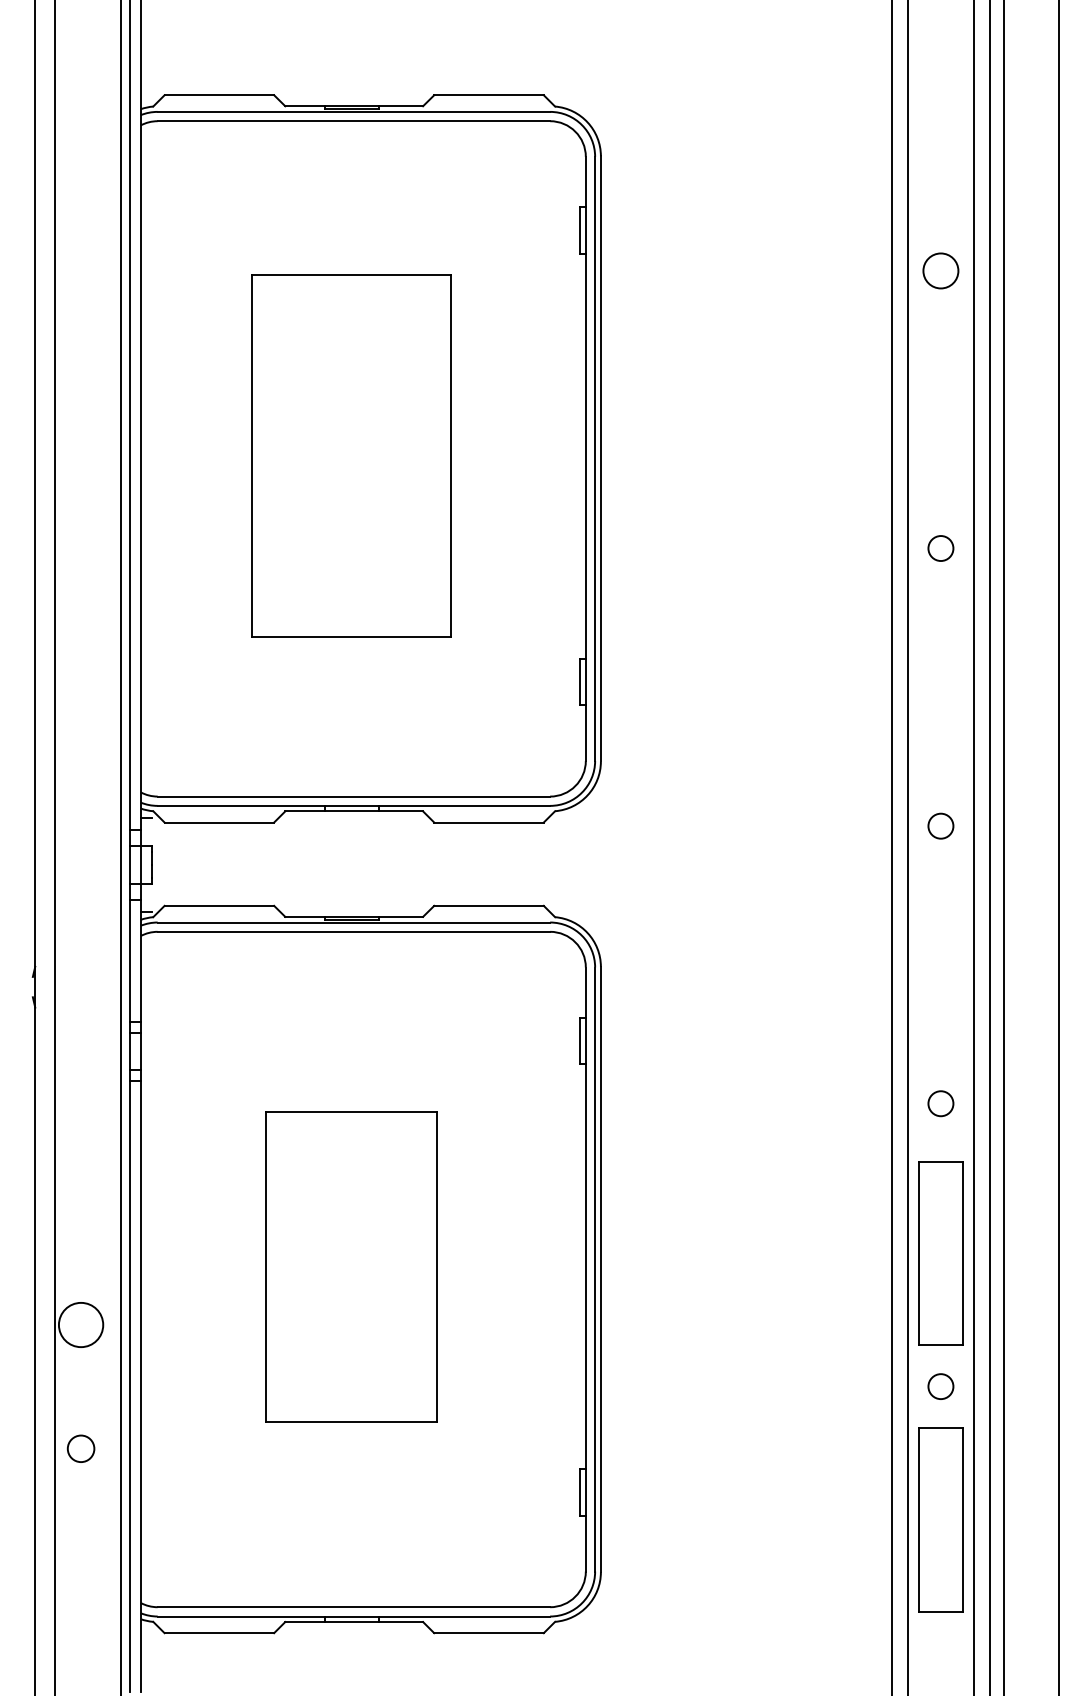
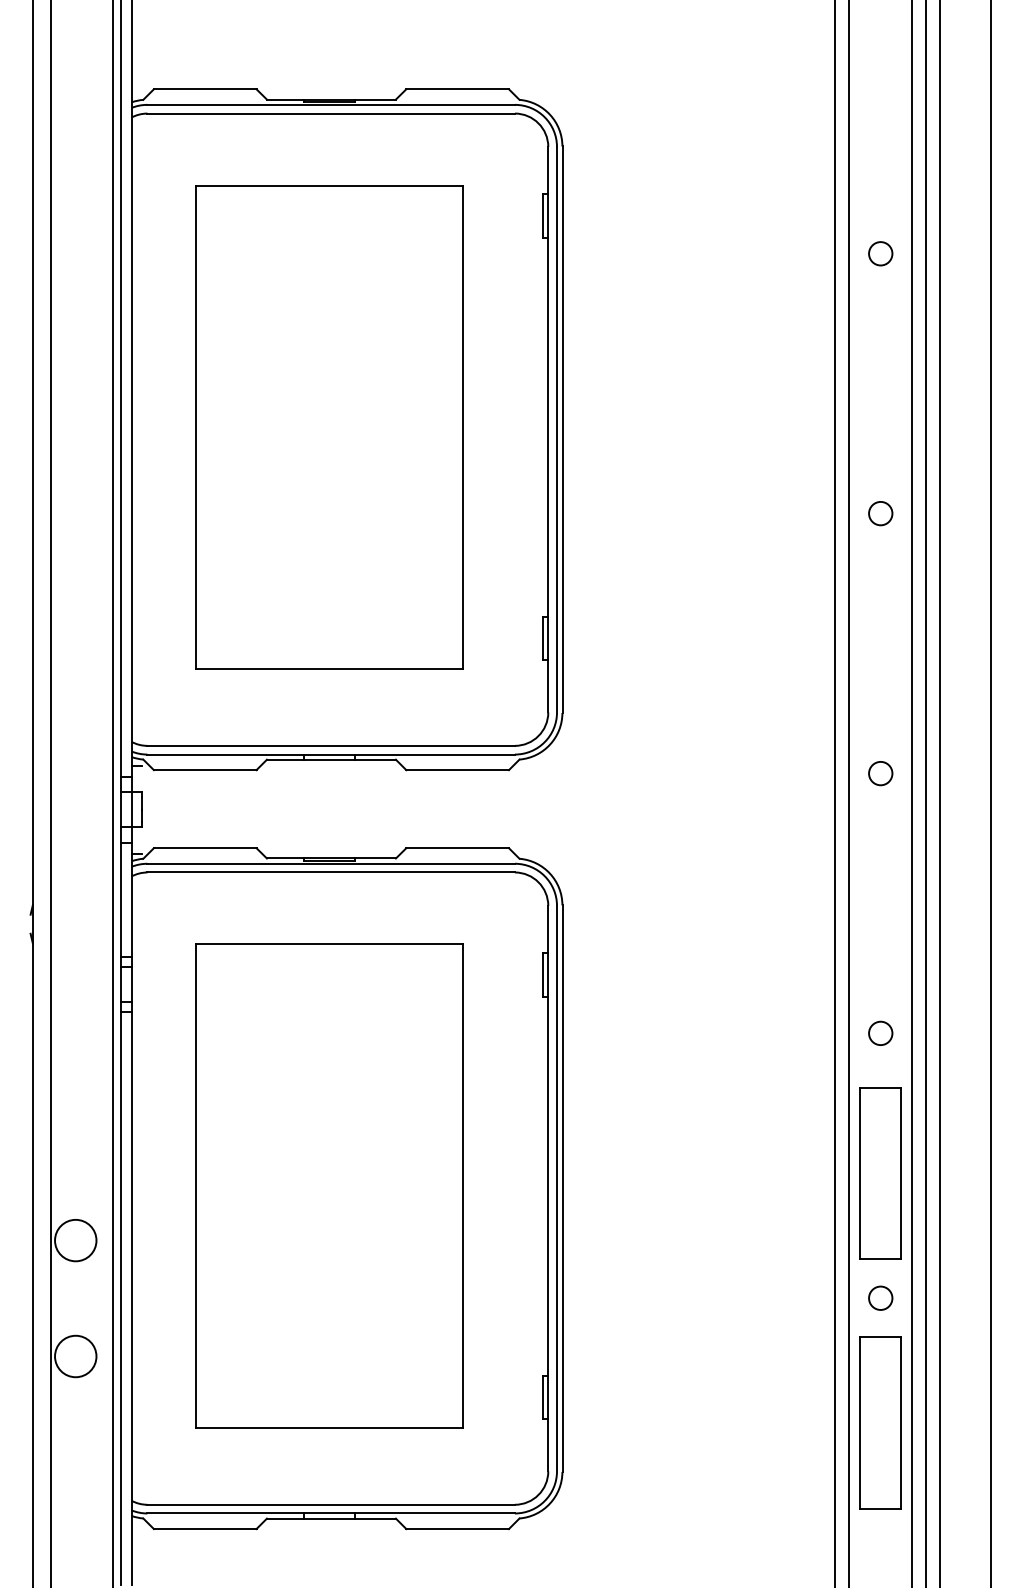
circle: (940, 270) -> (880, 253), size x0.71
part: (351, 455) -> (328, 426), size x1.43
part: (351, 1266) -> (328, 1185), size x1.67
circle: (80, 1448) -> (75, 1356), size x1.67

